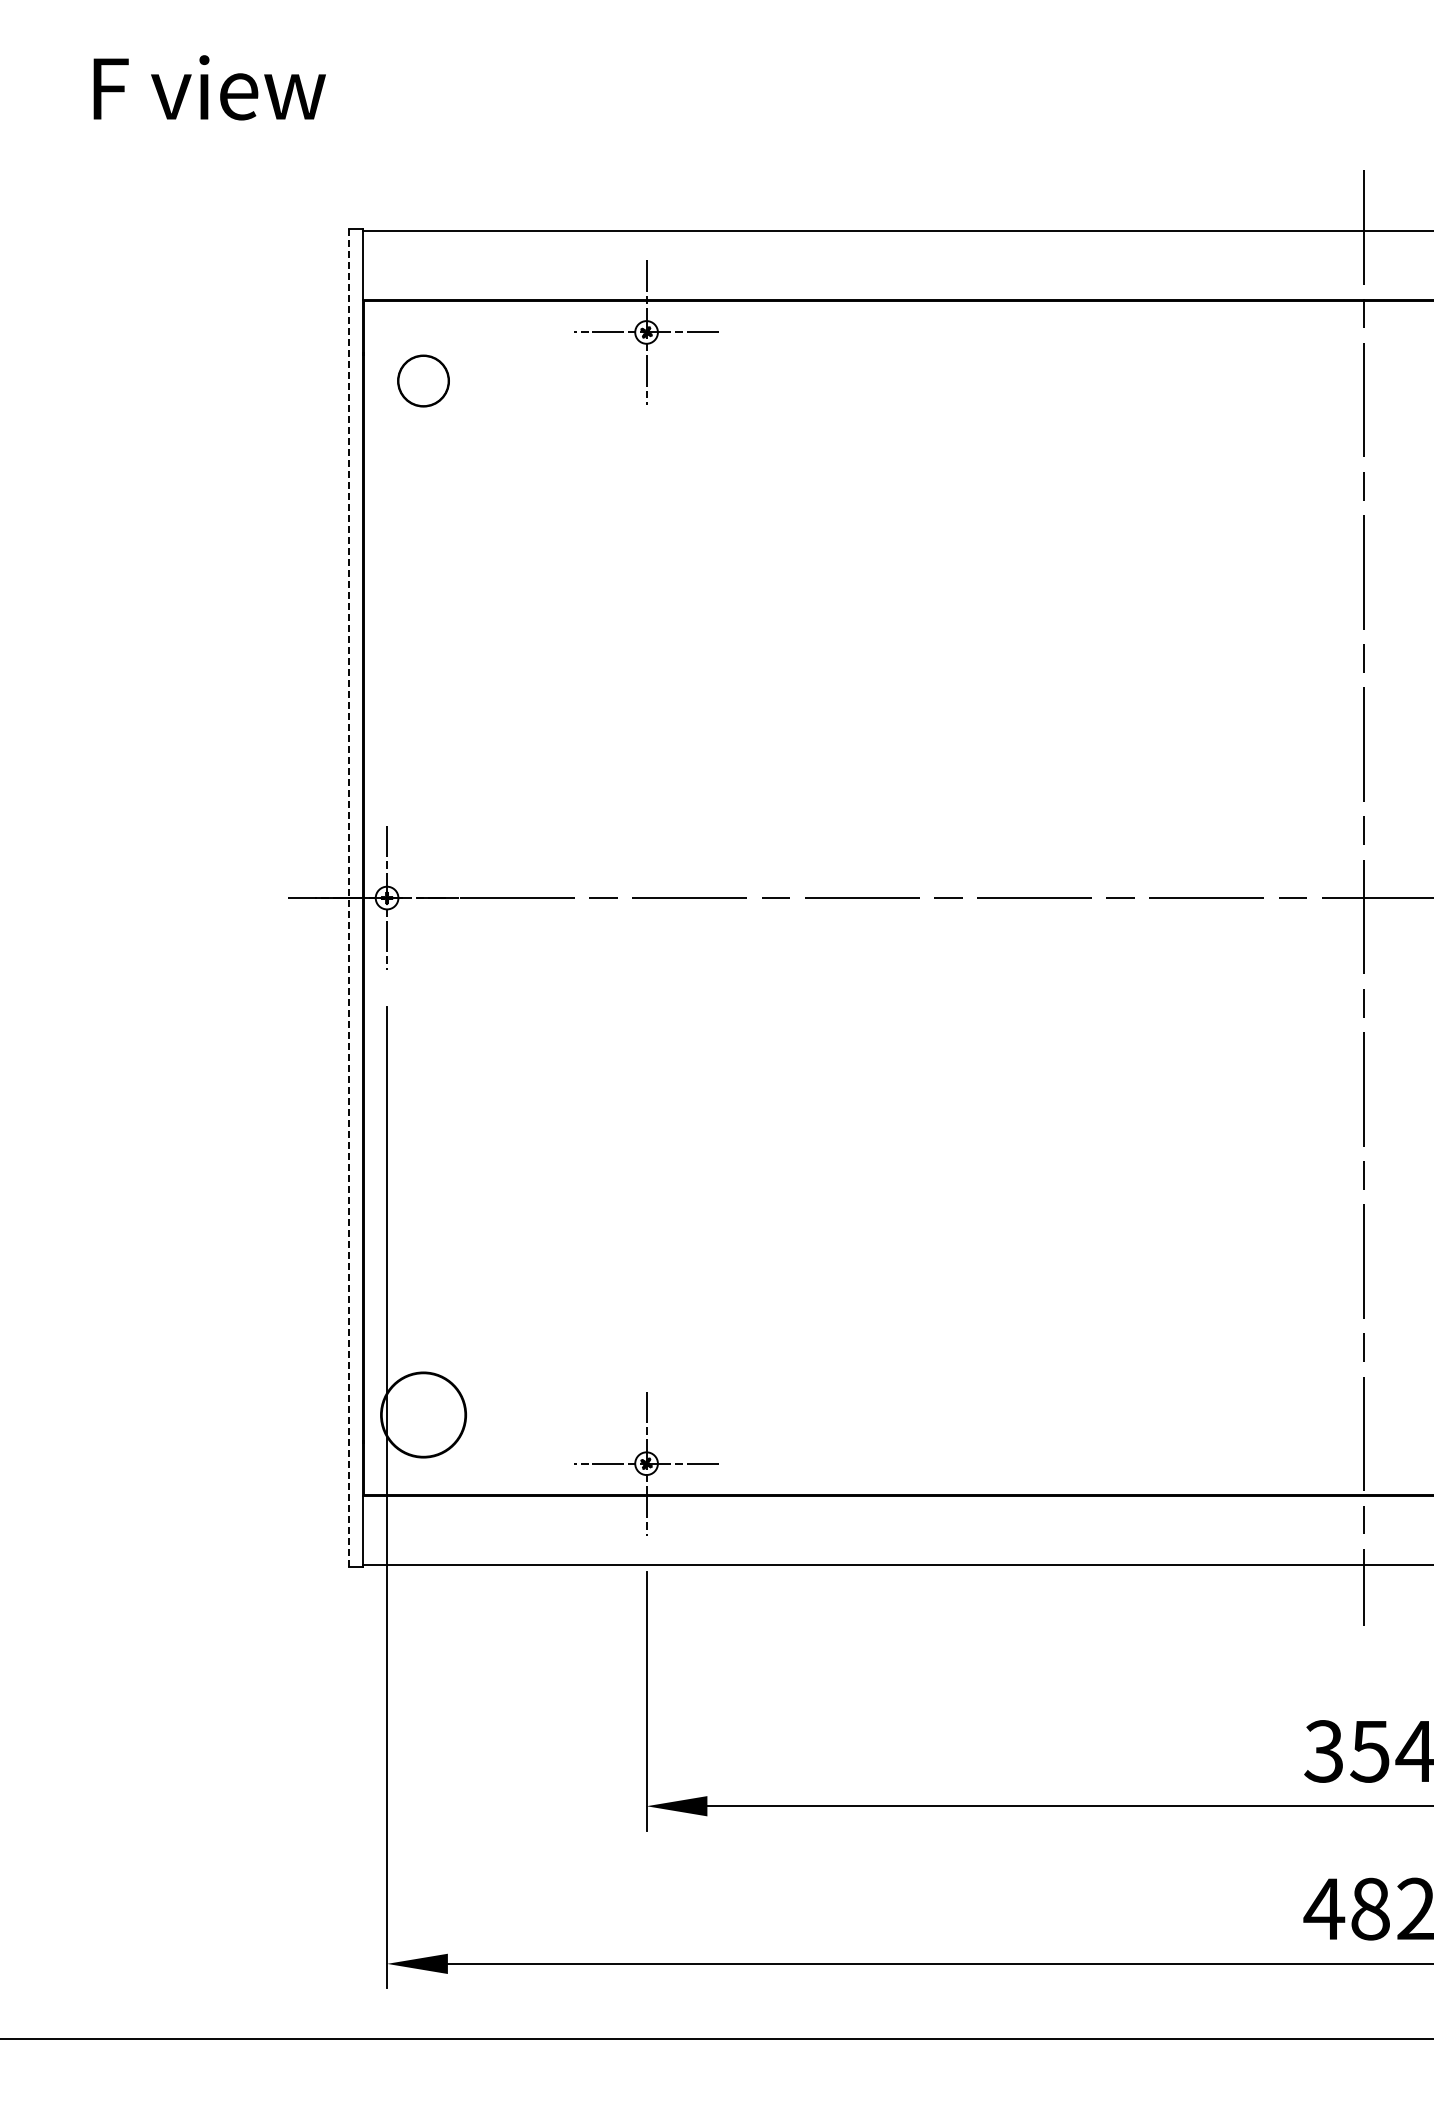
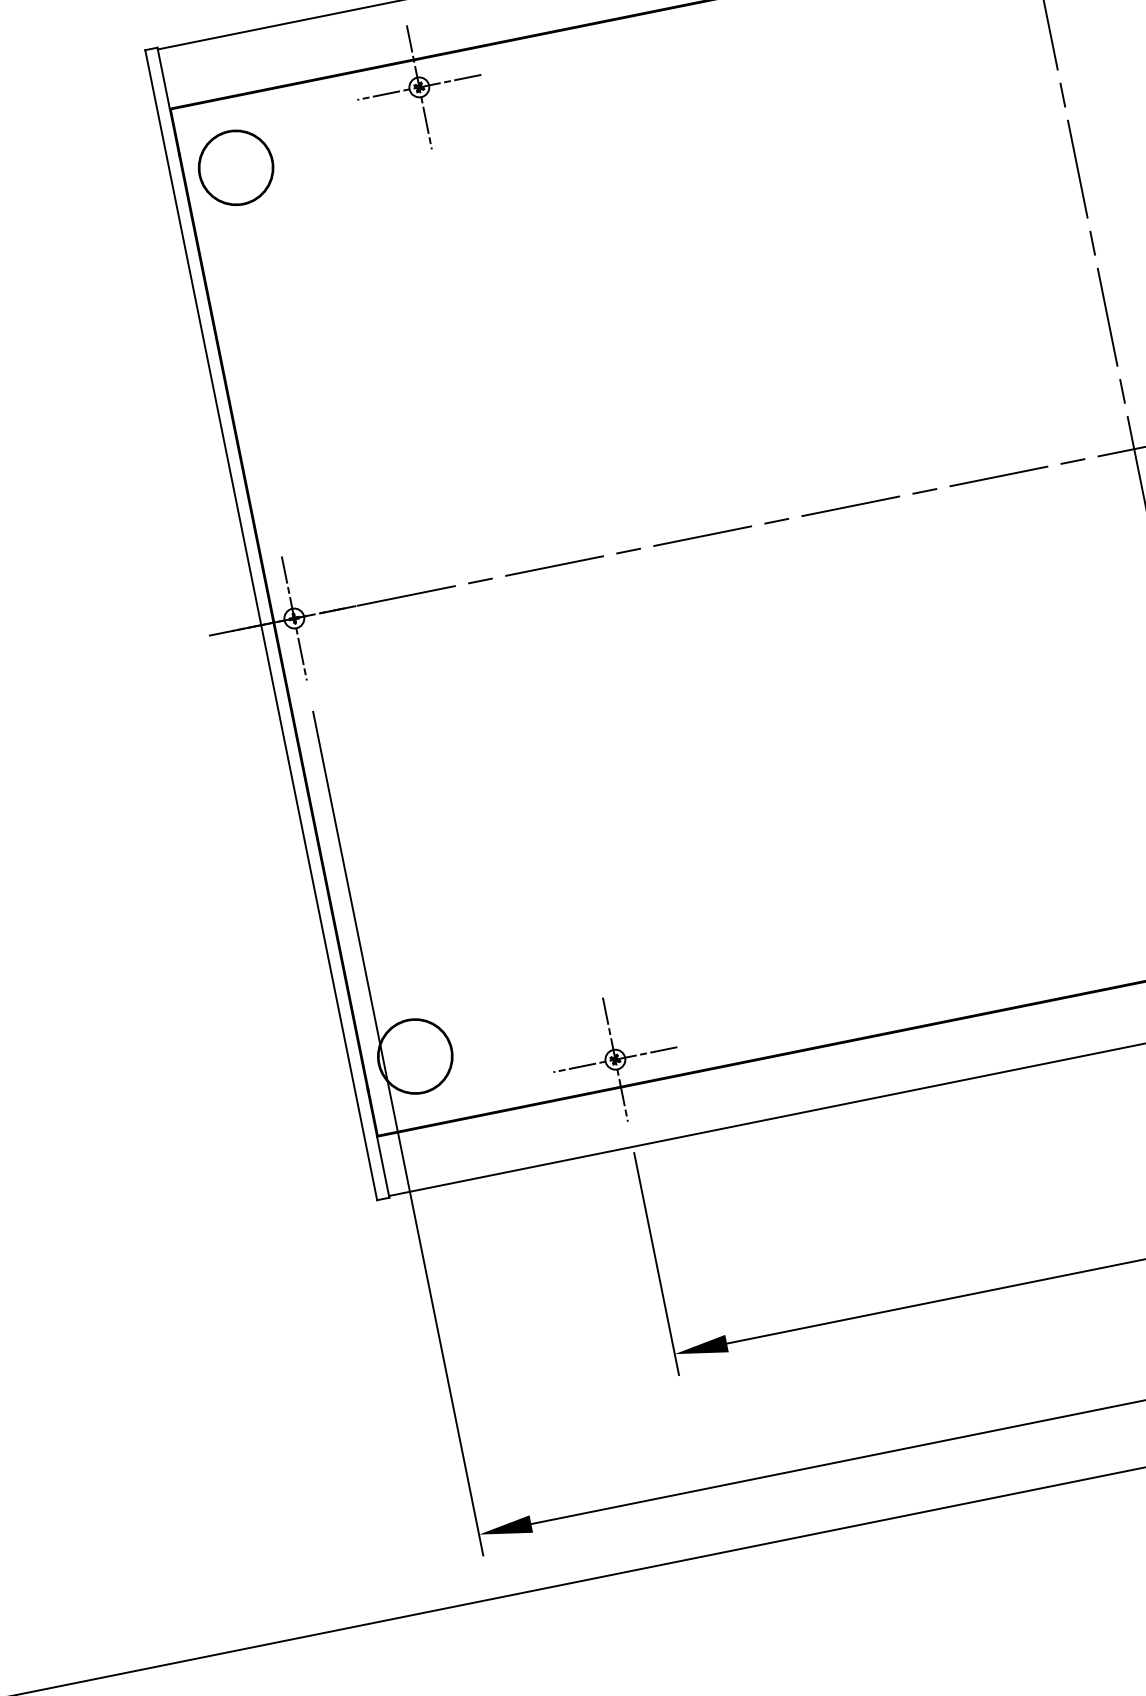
circle: (423, 380) -> (235, 167), size x1.67
line: (348, 897) -> (261, 624), dashed -> solid

